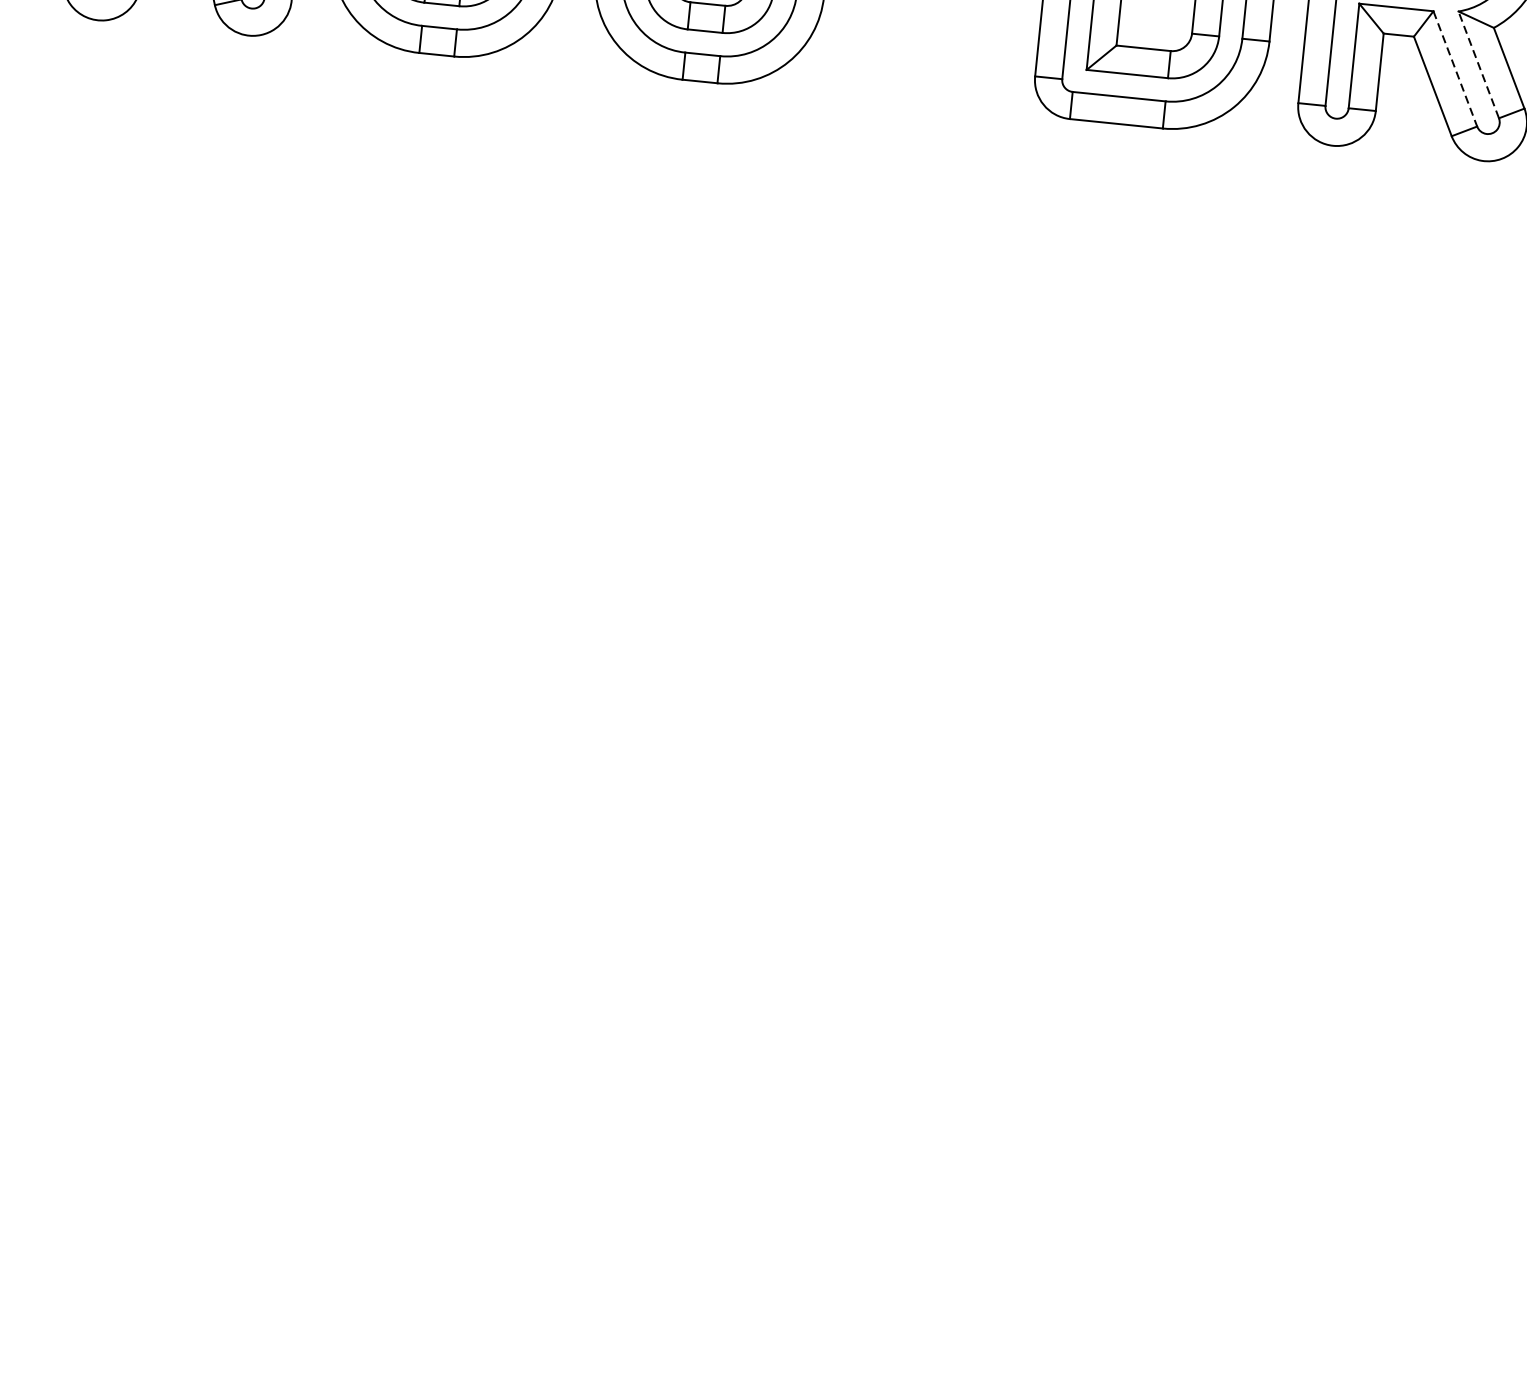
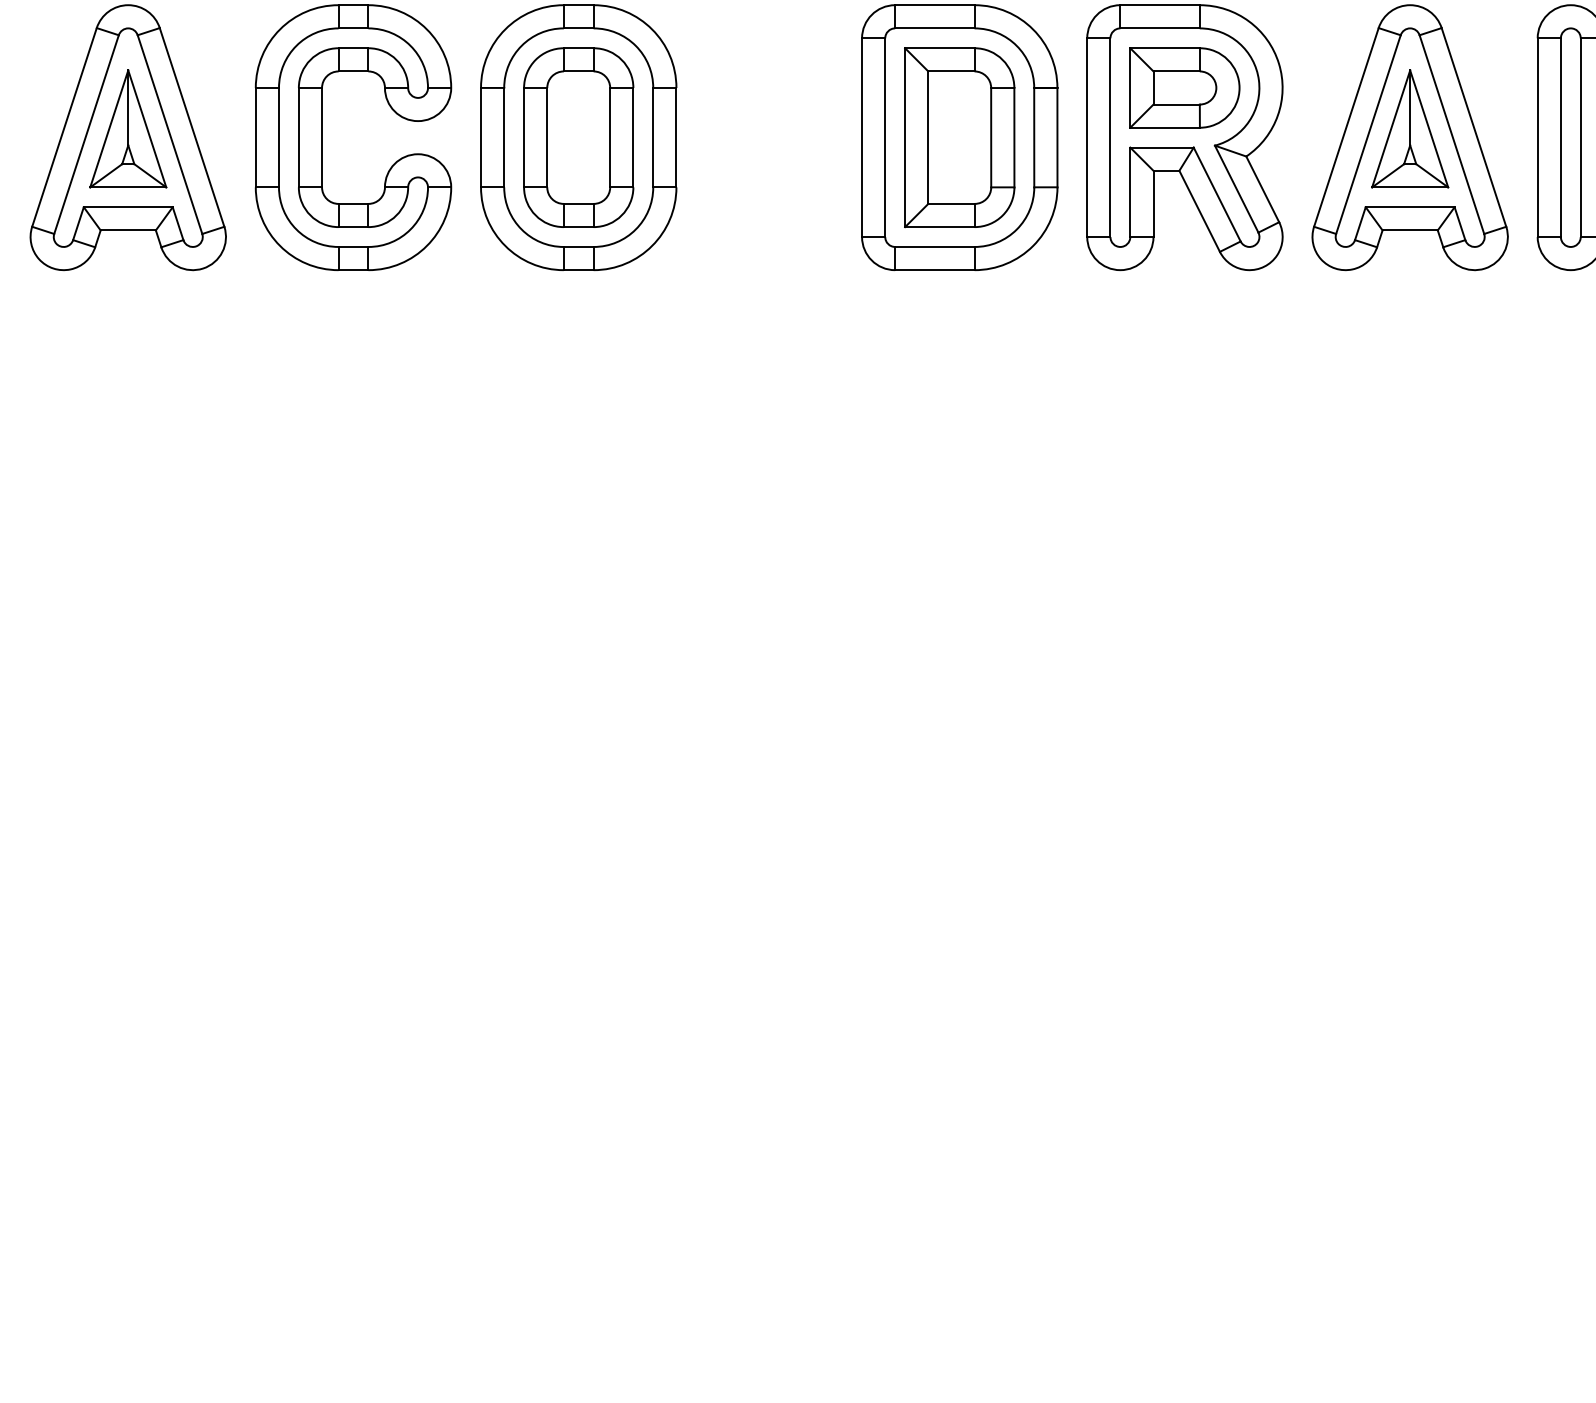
line: (1478, 65) -> (1236, 189), dashed -> solid
line: (1455, 70) -> (1217, 195), dashed -> solid

